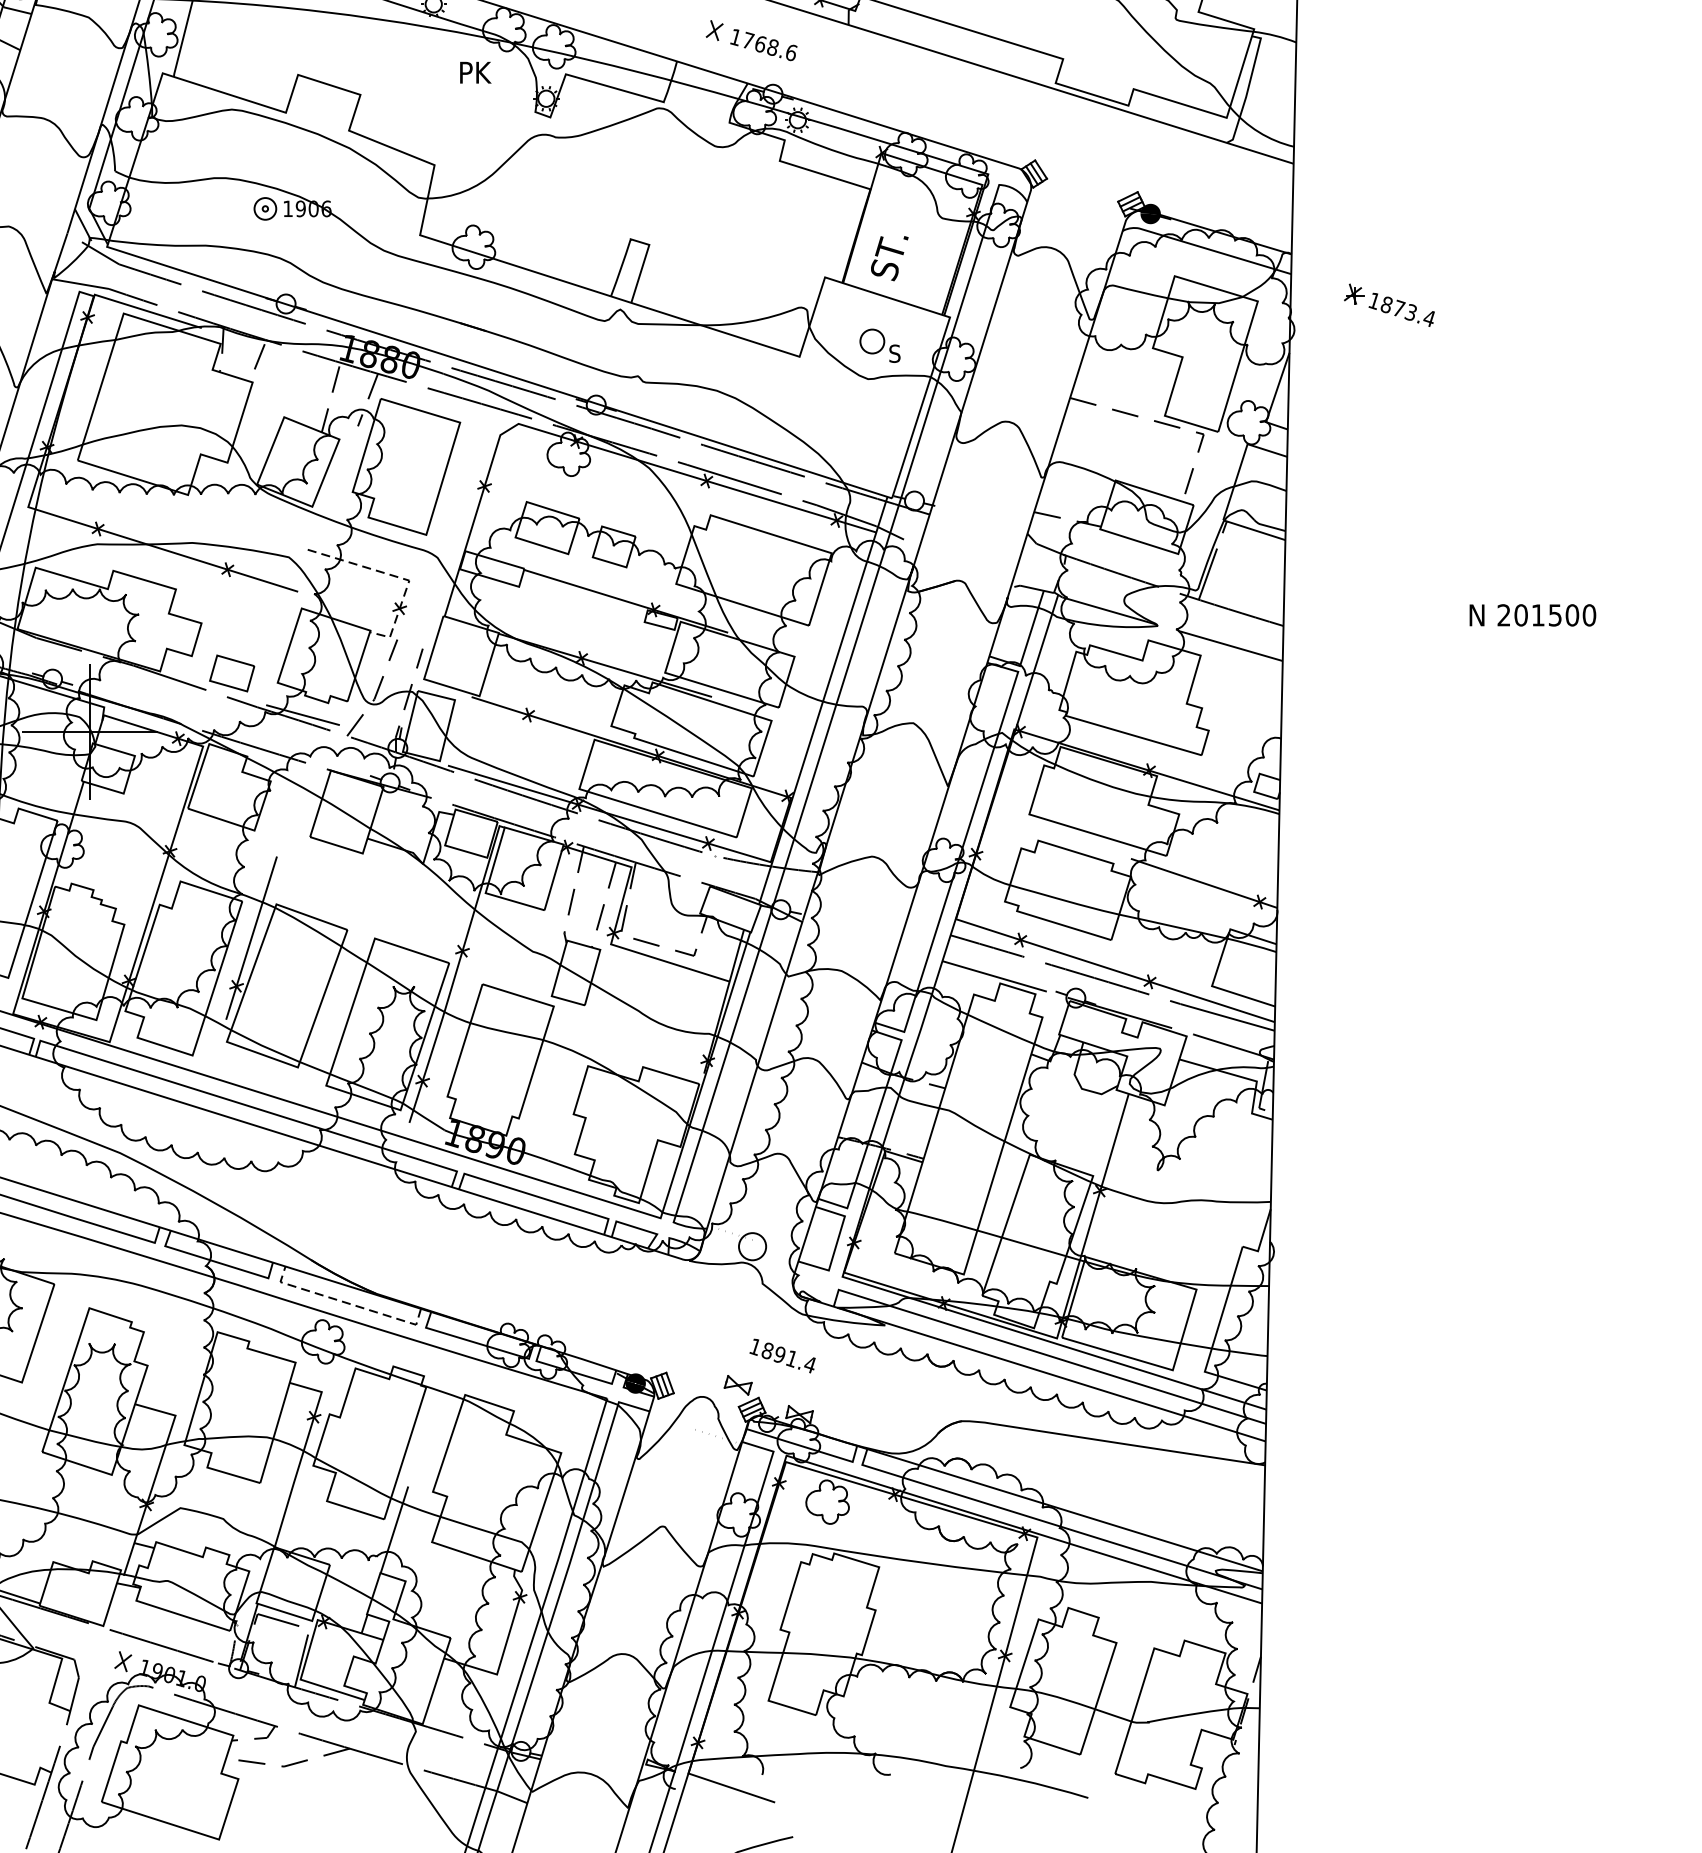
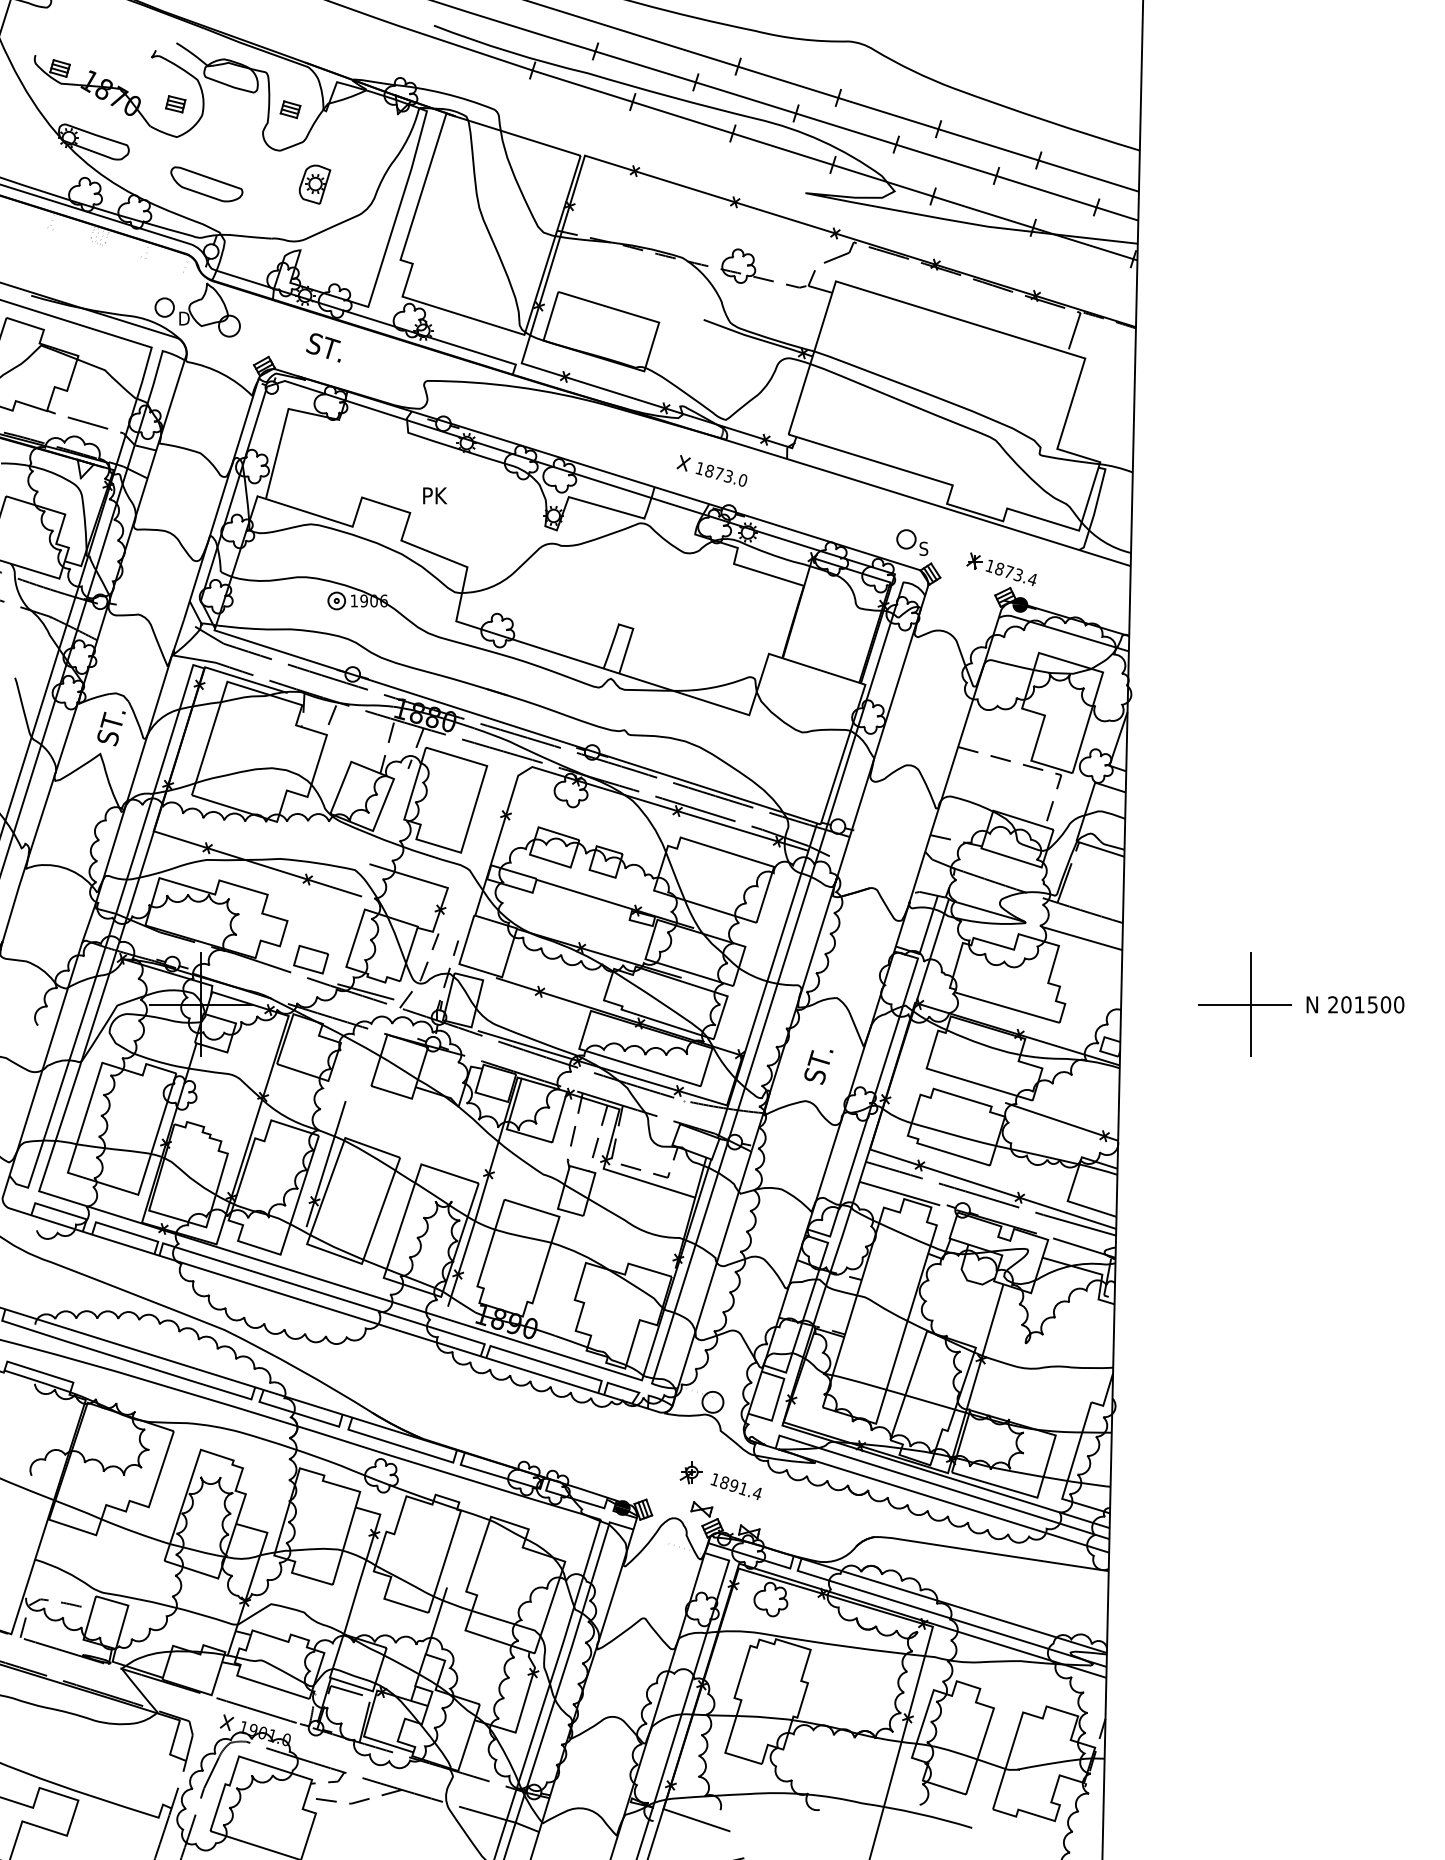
text: (770, 46) -> (726, 475), 1768.6 -> 1873.0
text: (476, 72) -> (435, 495), moved
text: (889, 258) -> (818, 1067), moved
part: (1389, 305) -> (1001, 569), moved
part: (880, 345) -> (912, 542), moved
line: (398, 577) -> (439, 885), dashed -> solid
text: (1532, 614) -> (1355, 1004), moved
part: (1440, 731) -> (1244, 1004), added
line: (347, 1303) -> (400, 1446), dashed -> solid
part: (723, 1337) -> (690, 1472), added

